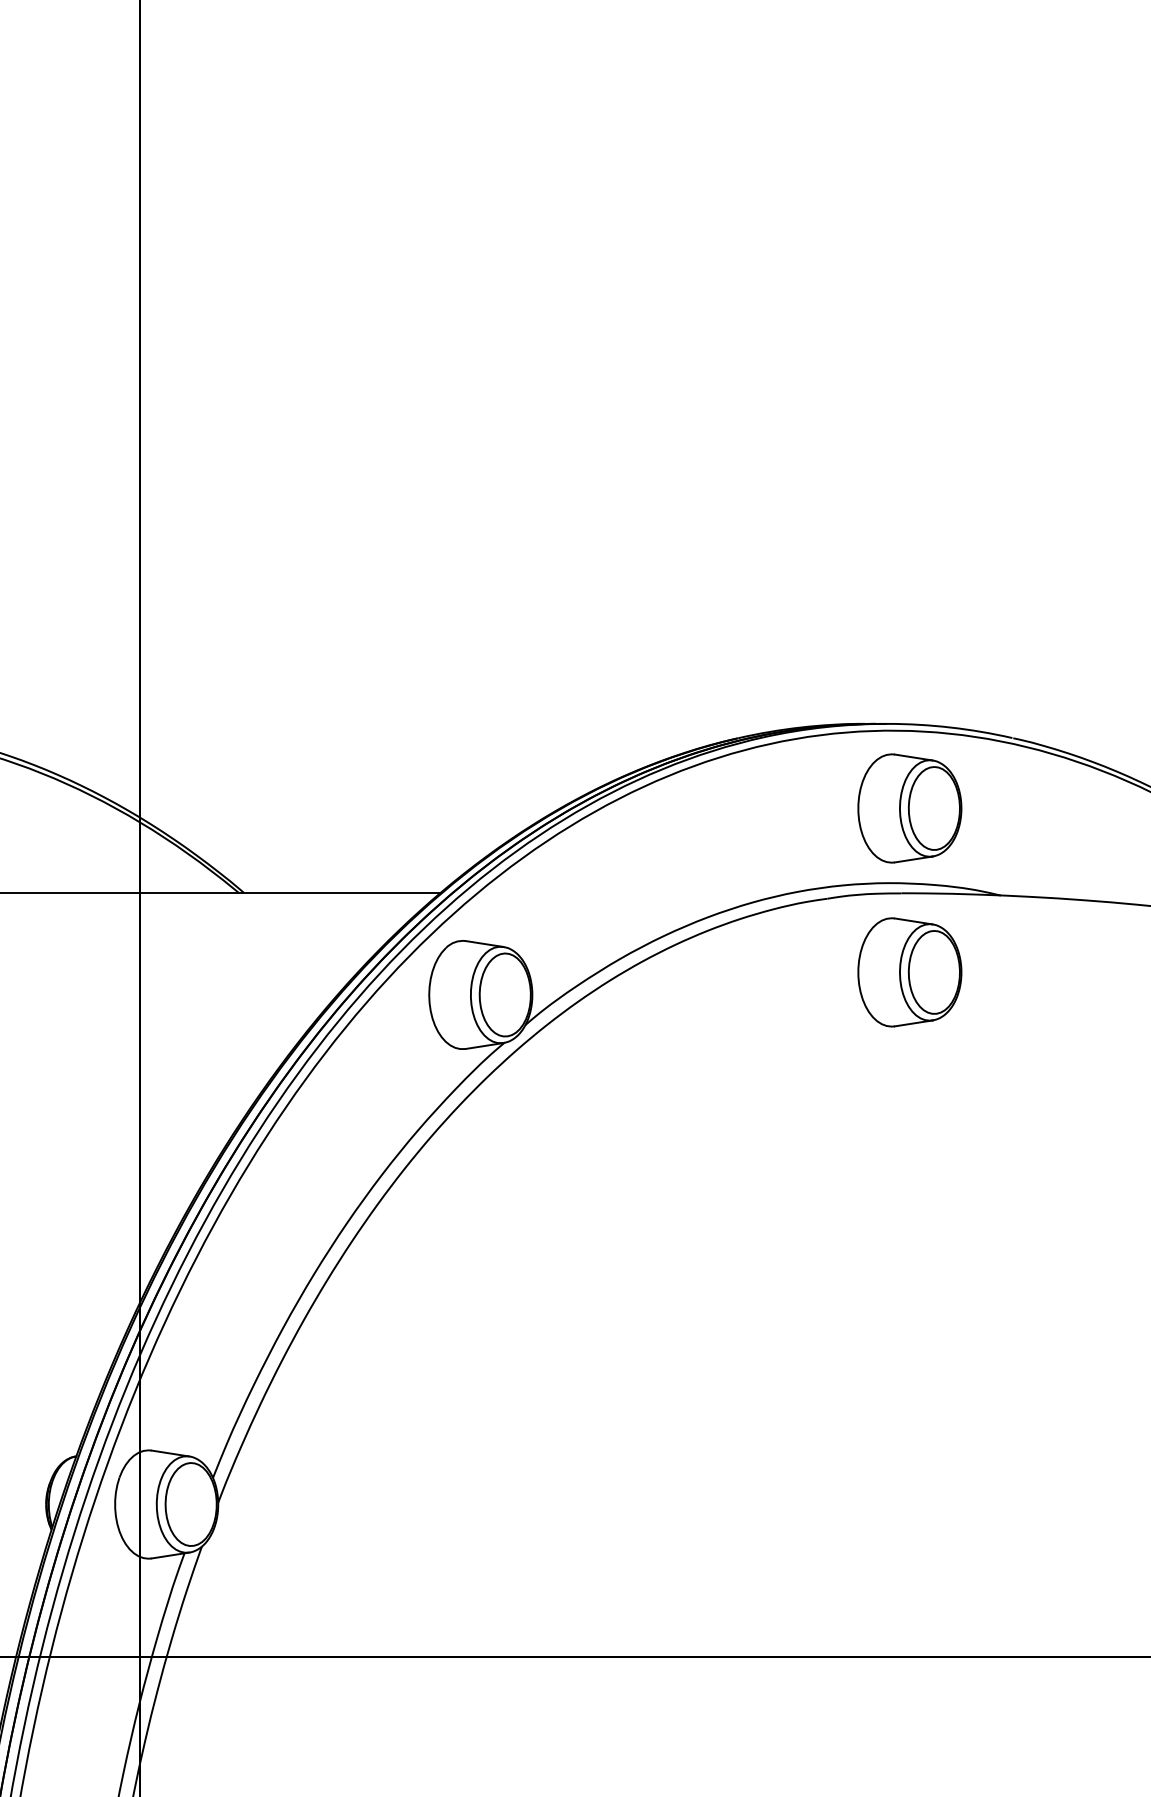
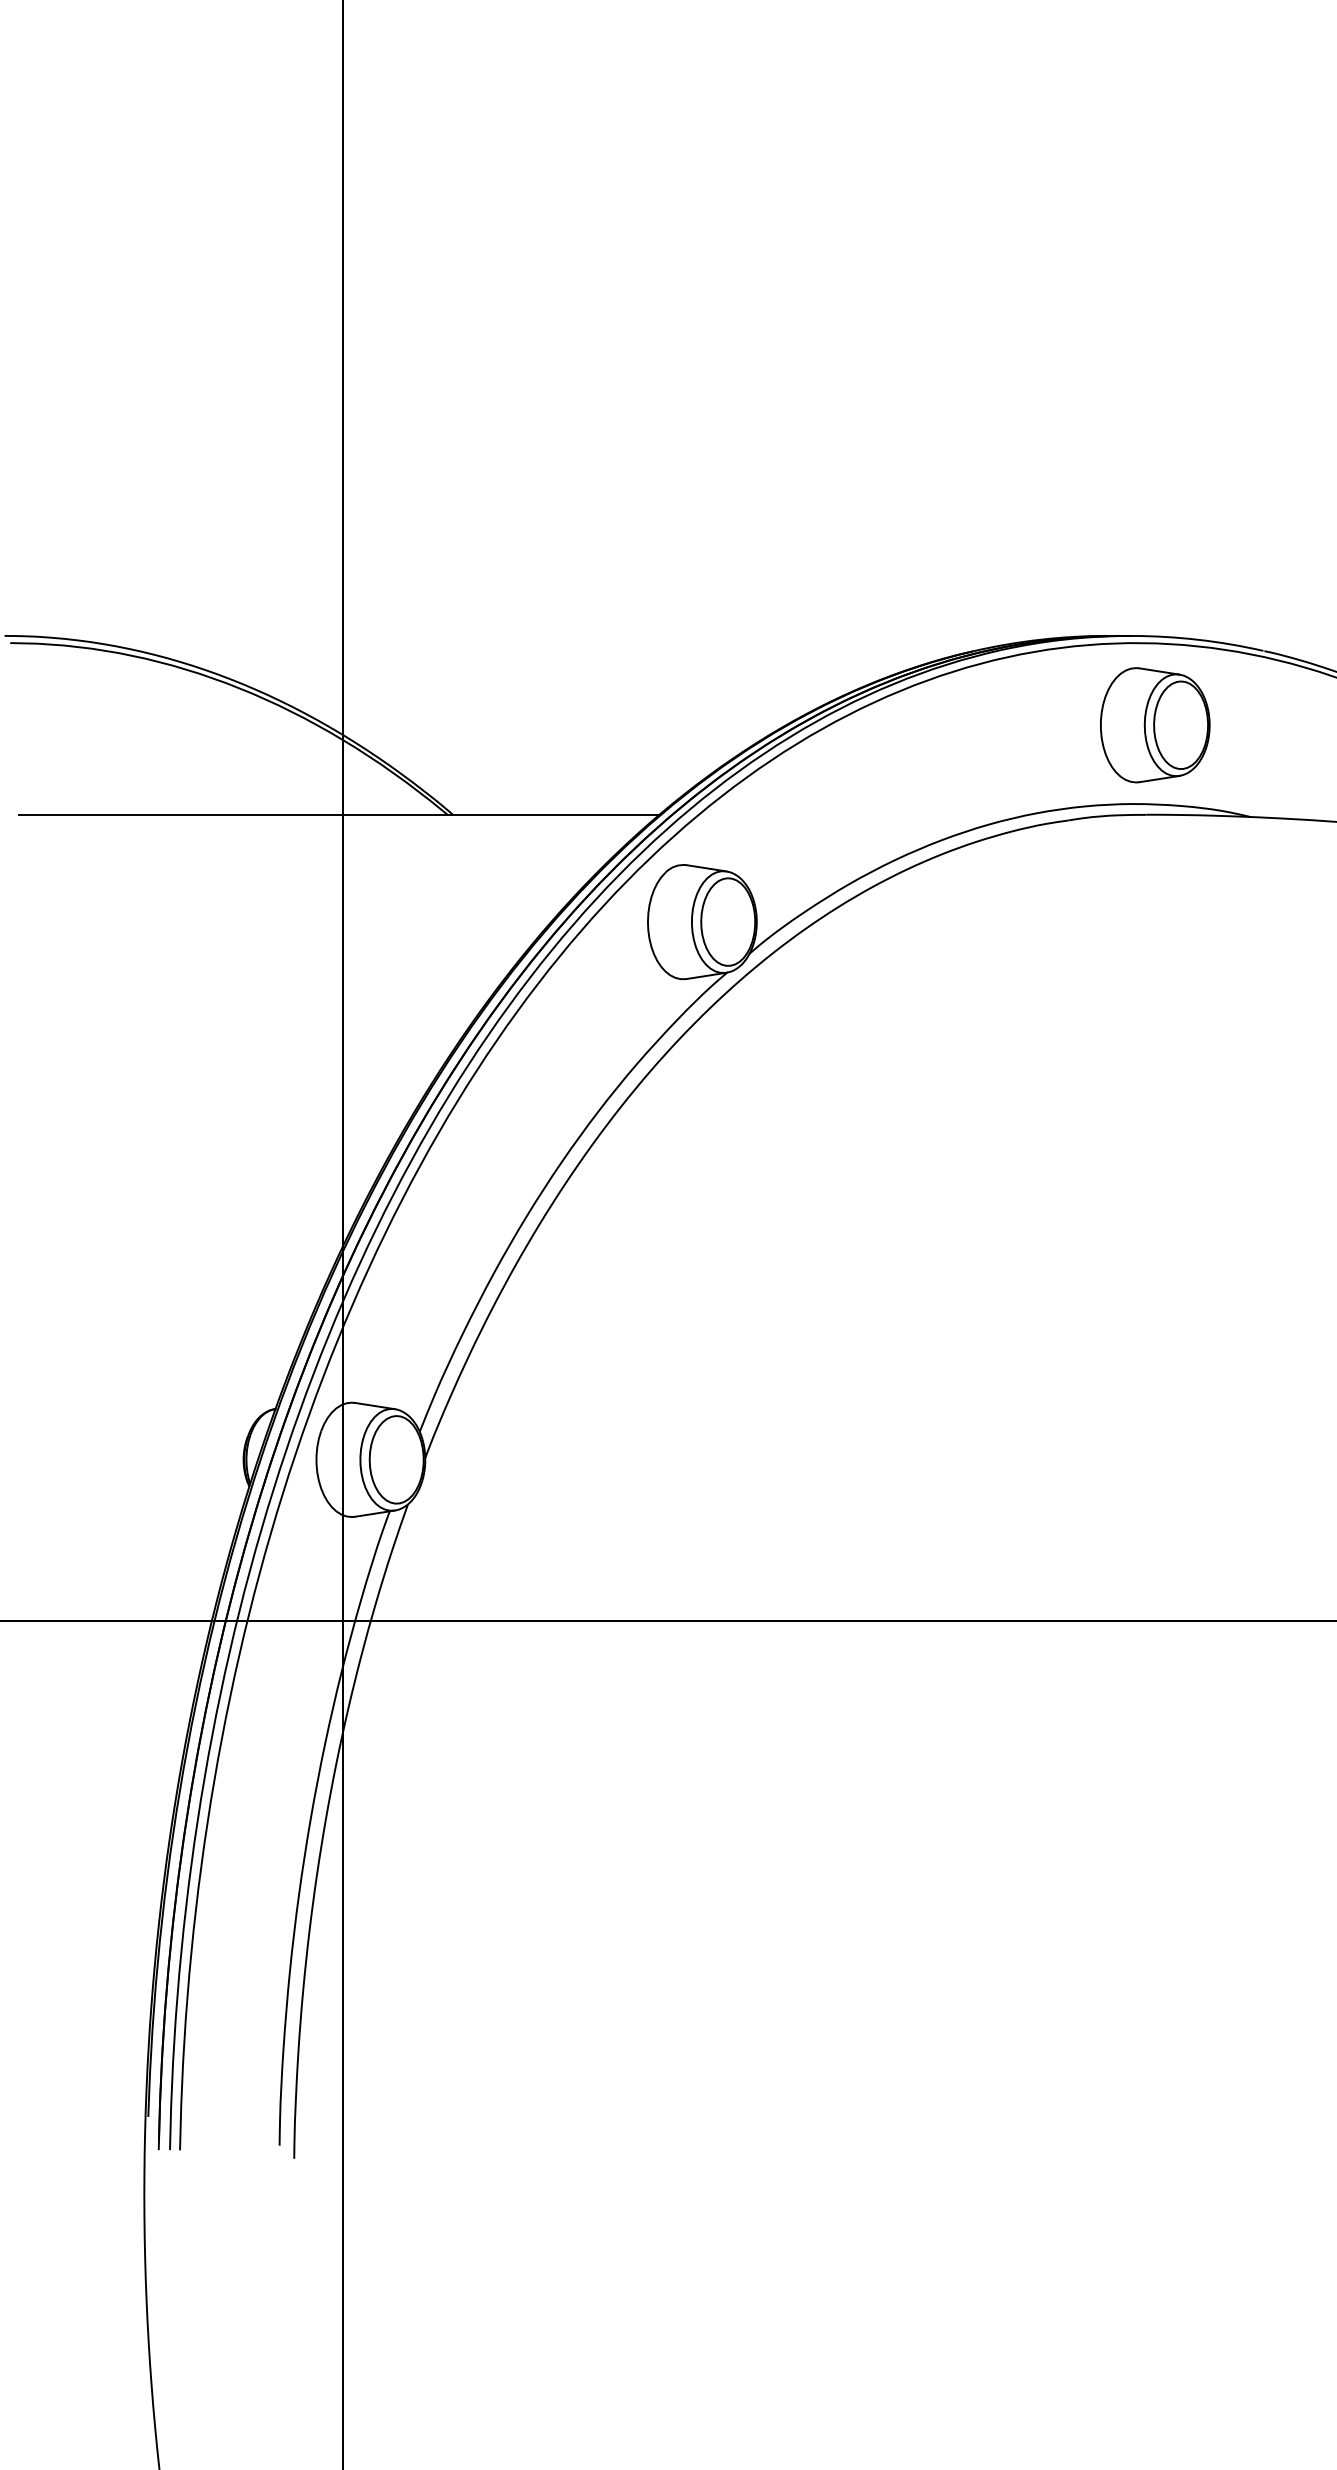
part: (910, 972) -> (1155, 898), removed

